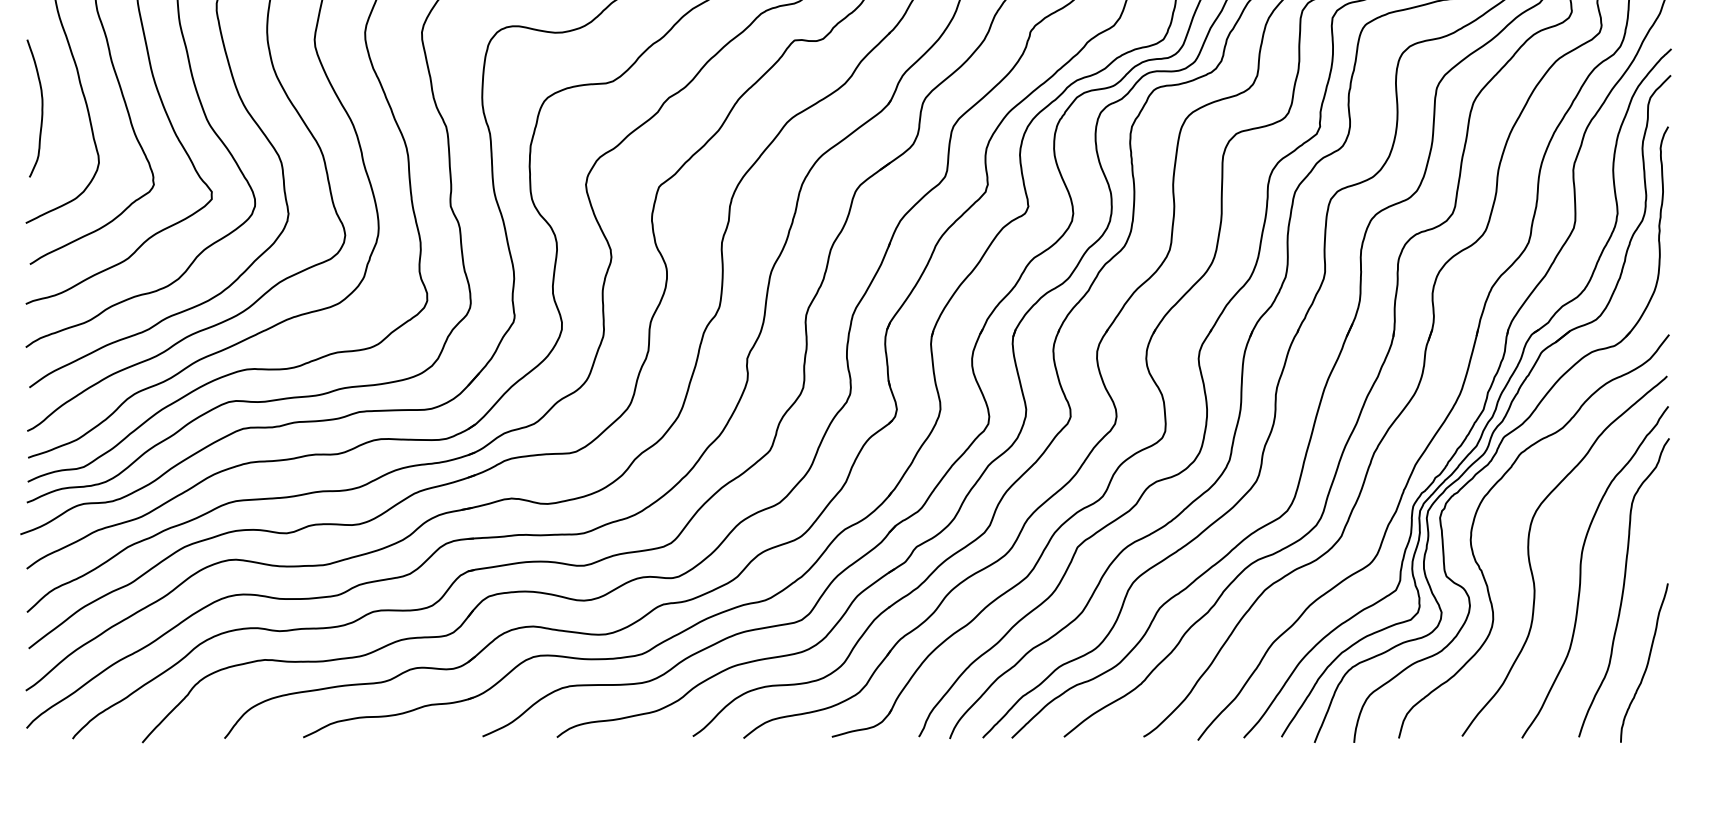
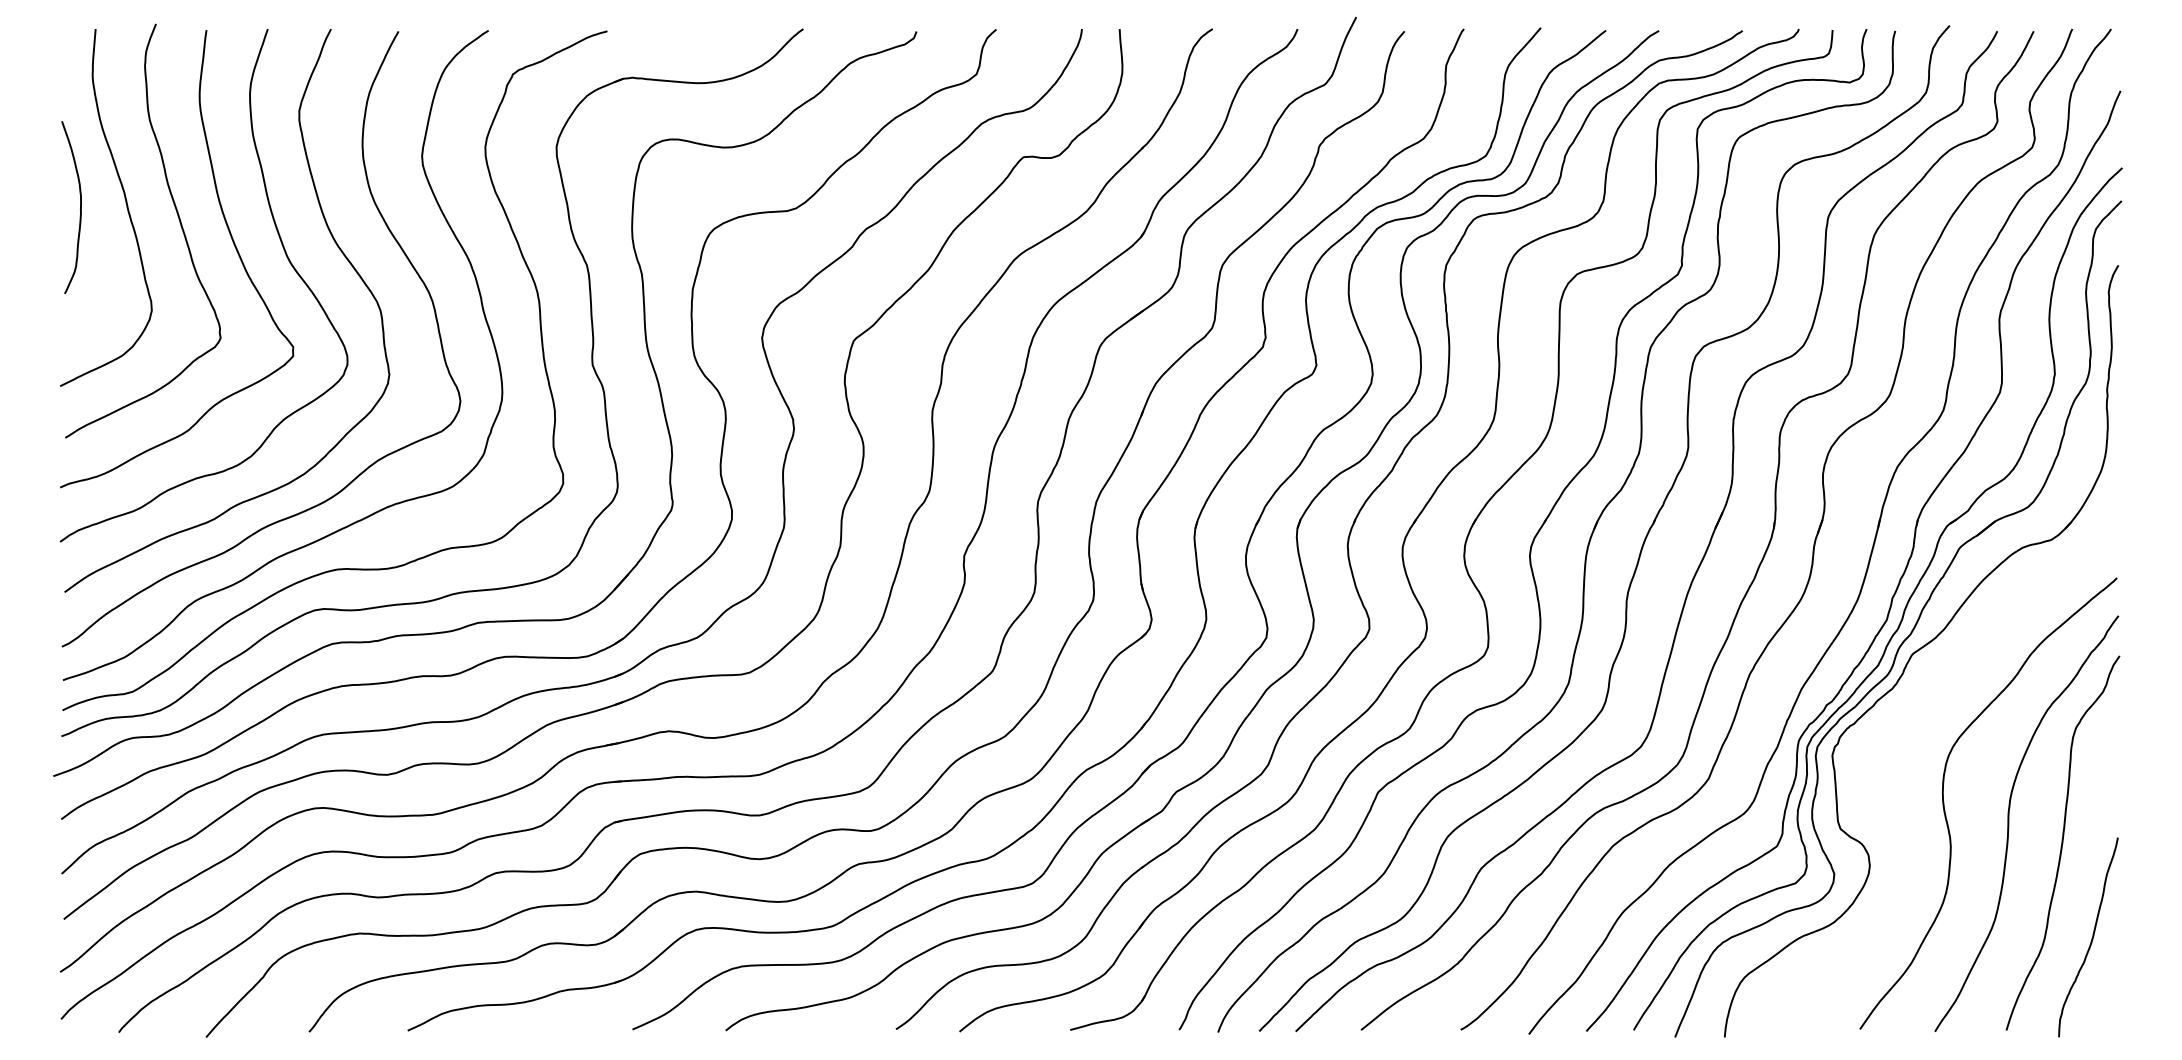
curve: (42, 108) -> (80, 207), moved
curve: (1474, 521) -> (1875, 760), removed

